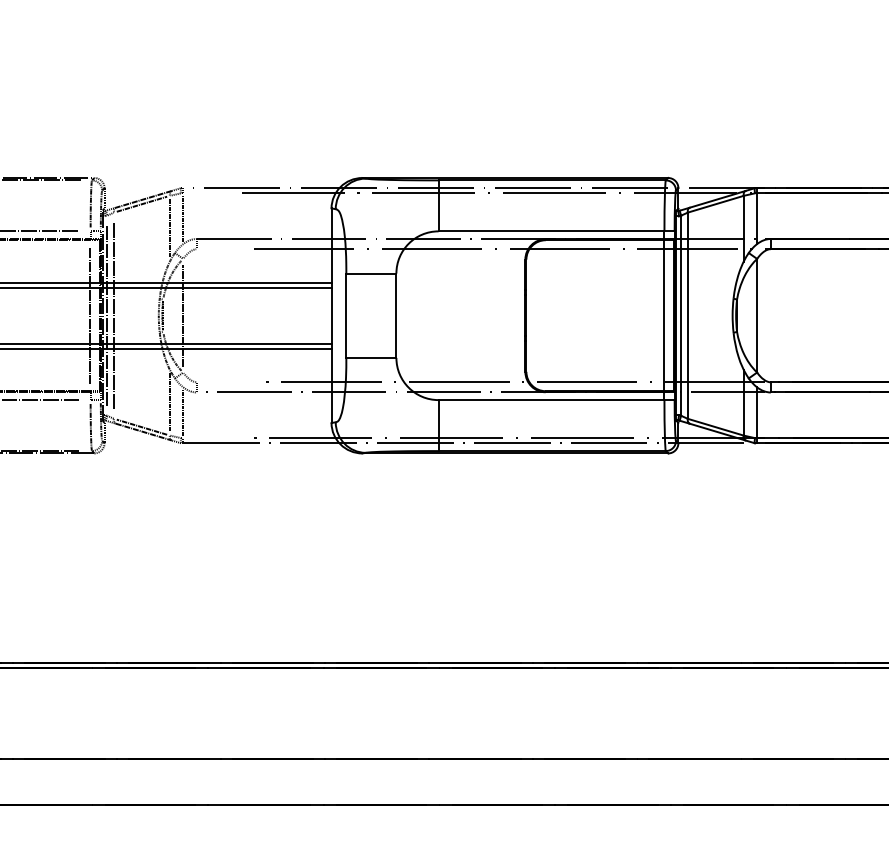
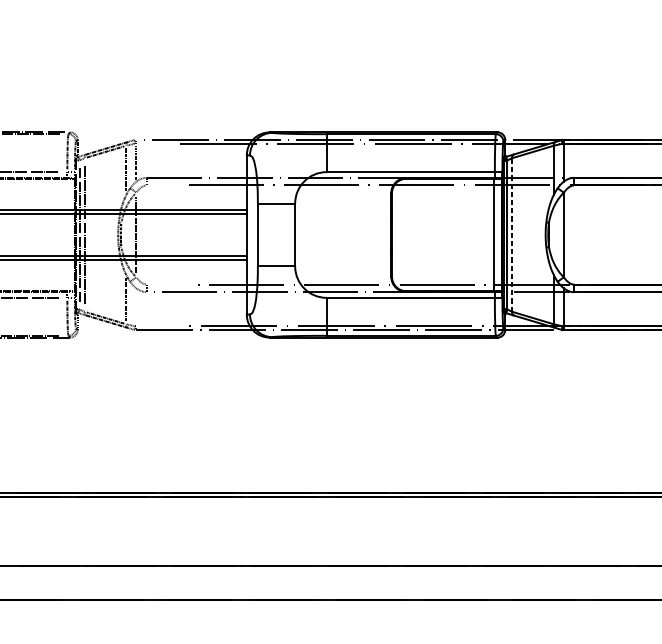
line: (90, 315) -> (67, 234), removed
line: (687, 315) -> (512, 234), solid -> dashed
line: (183, 412) -> (136, 307), removed

